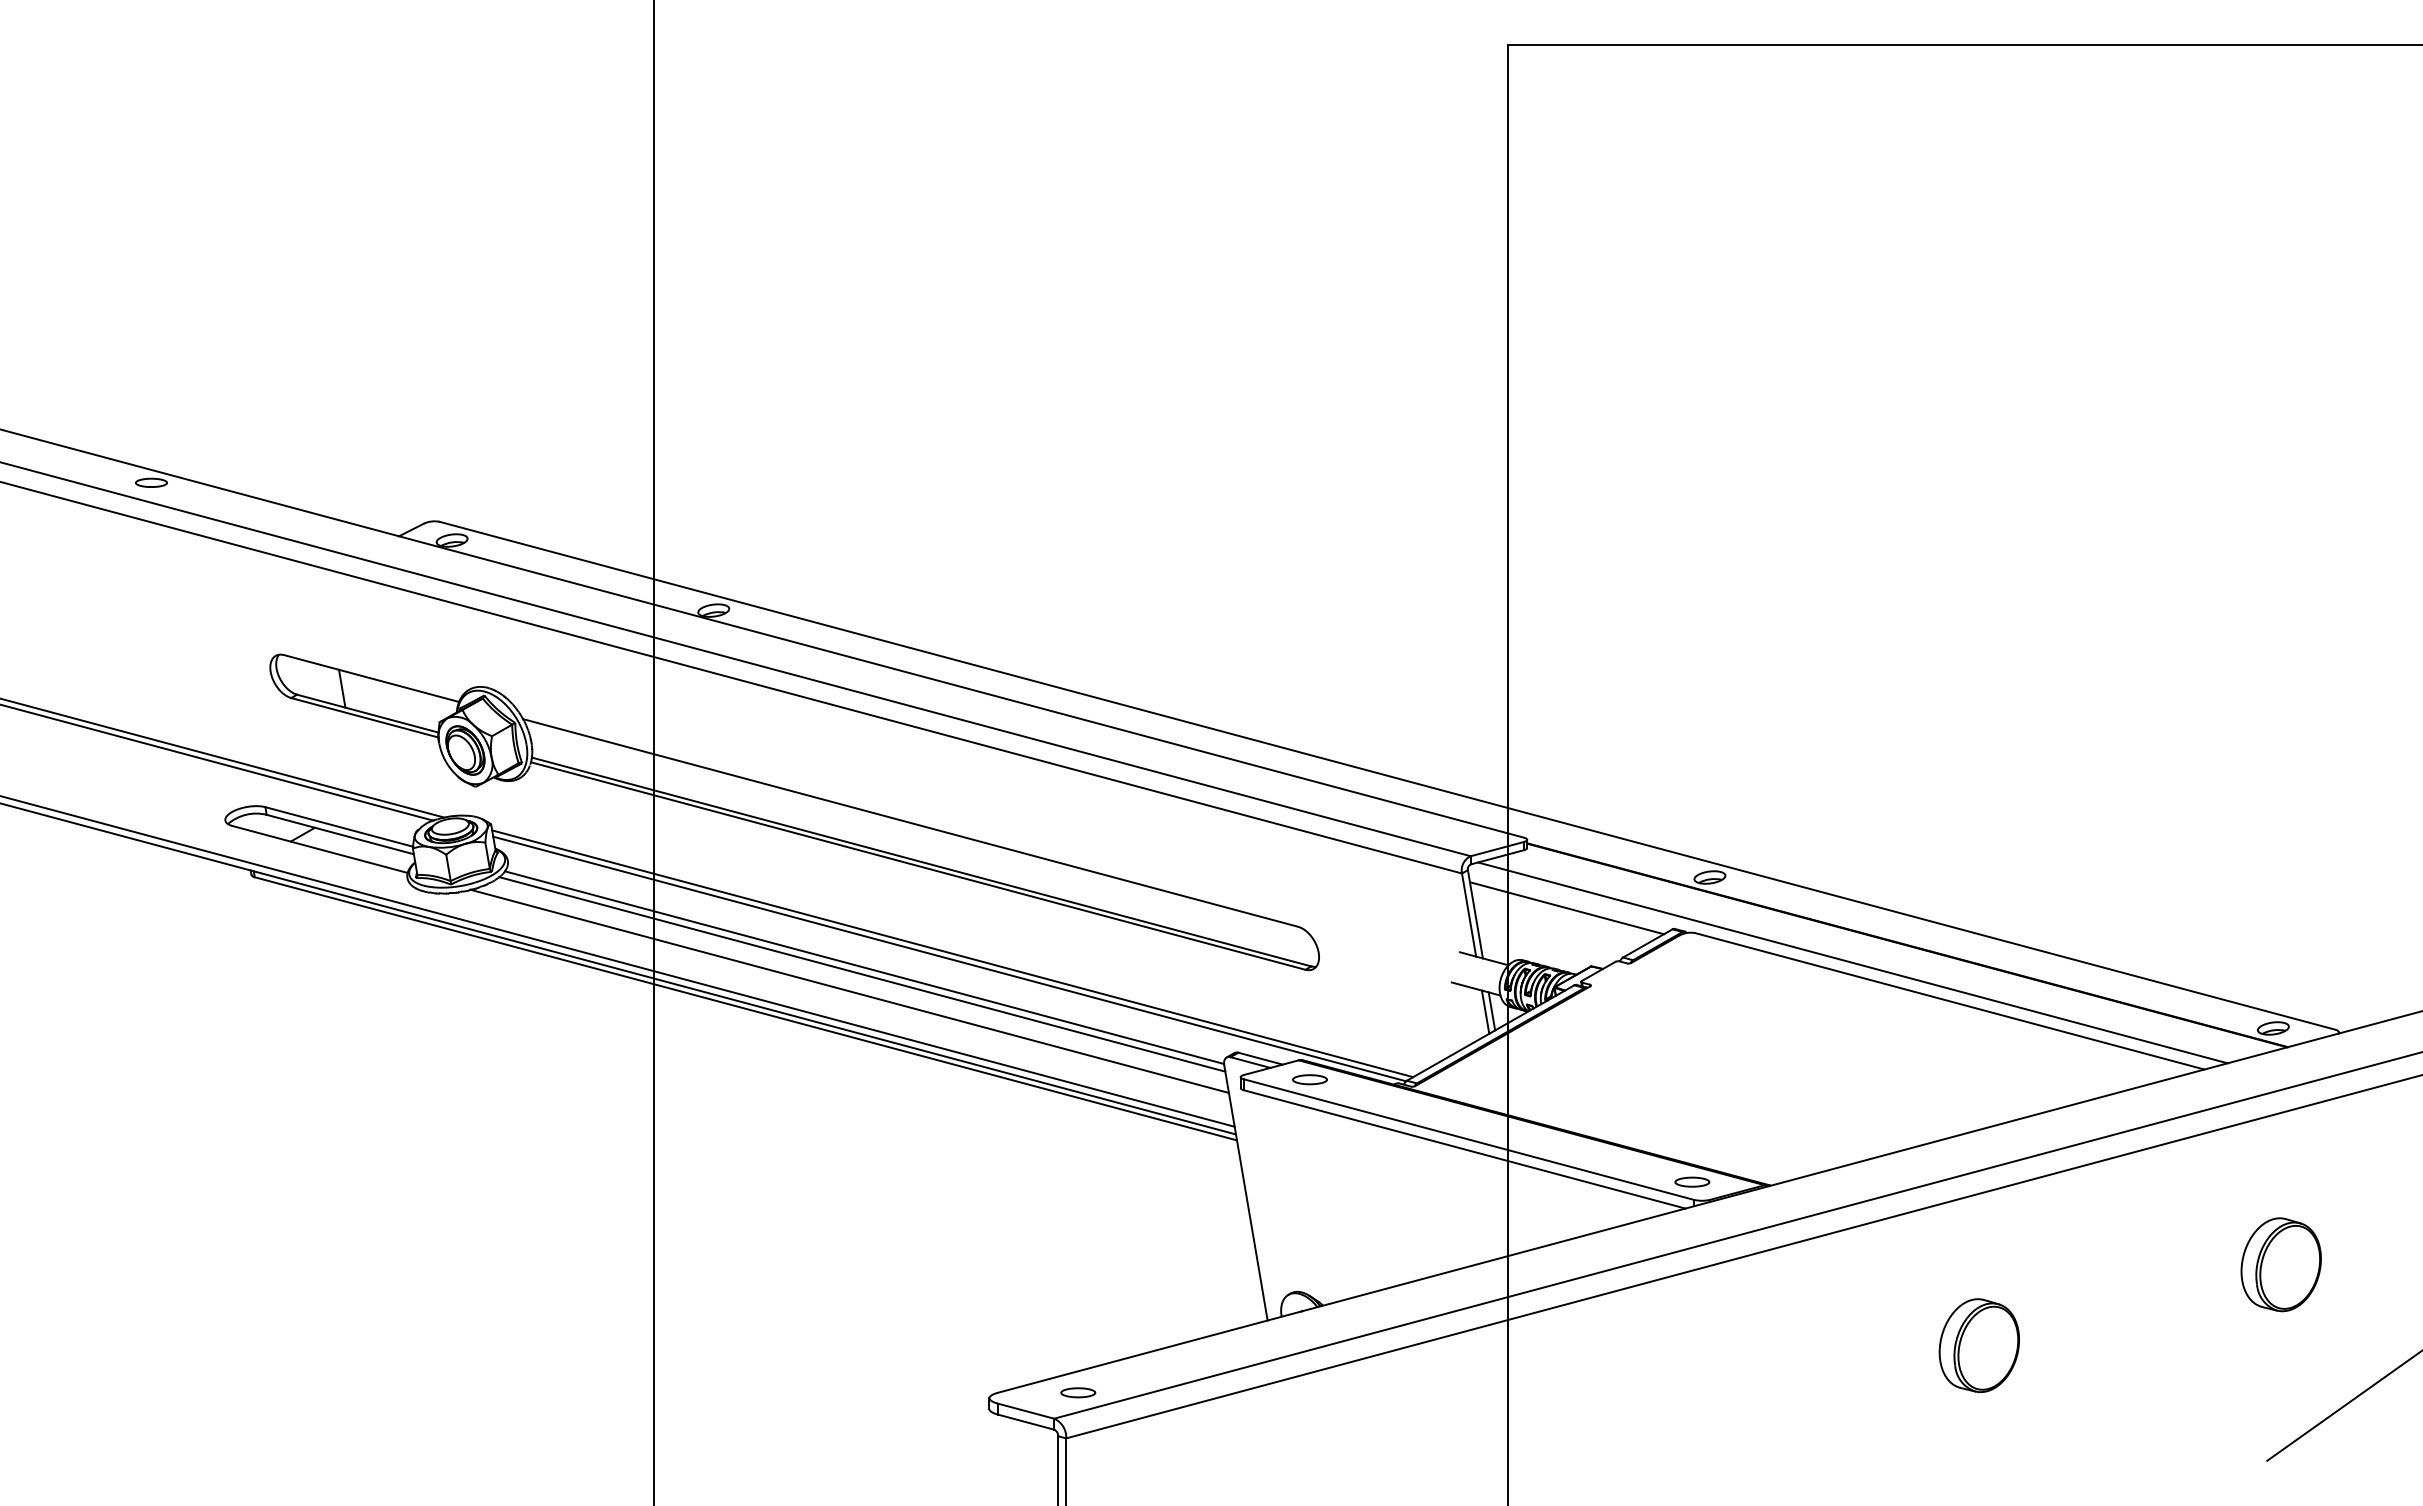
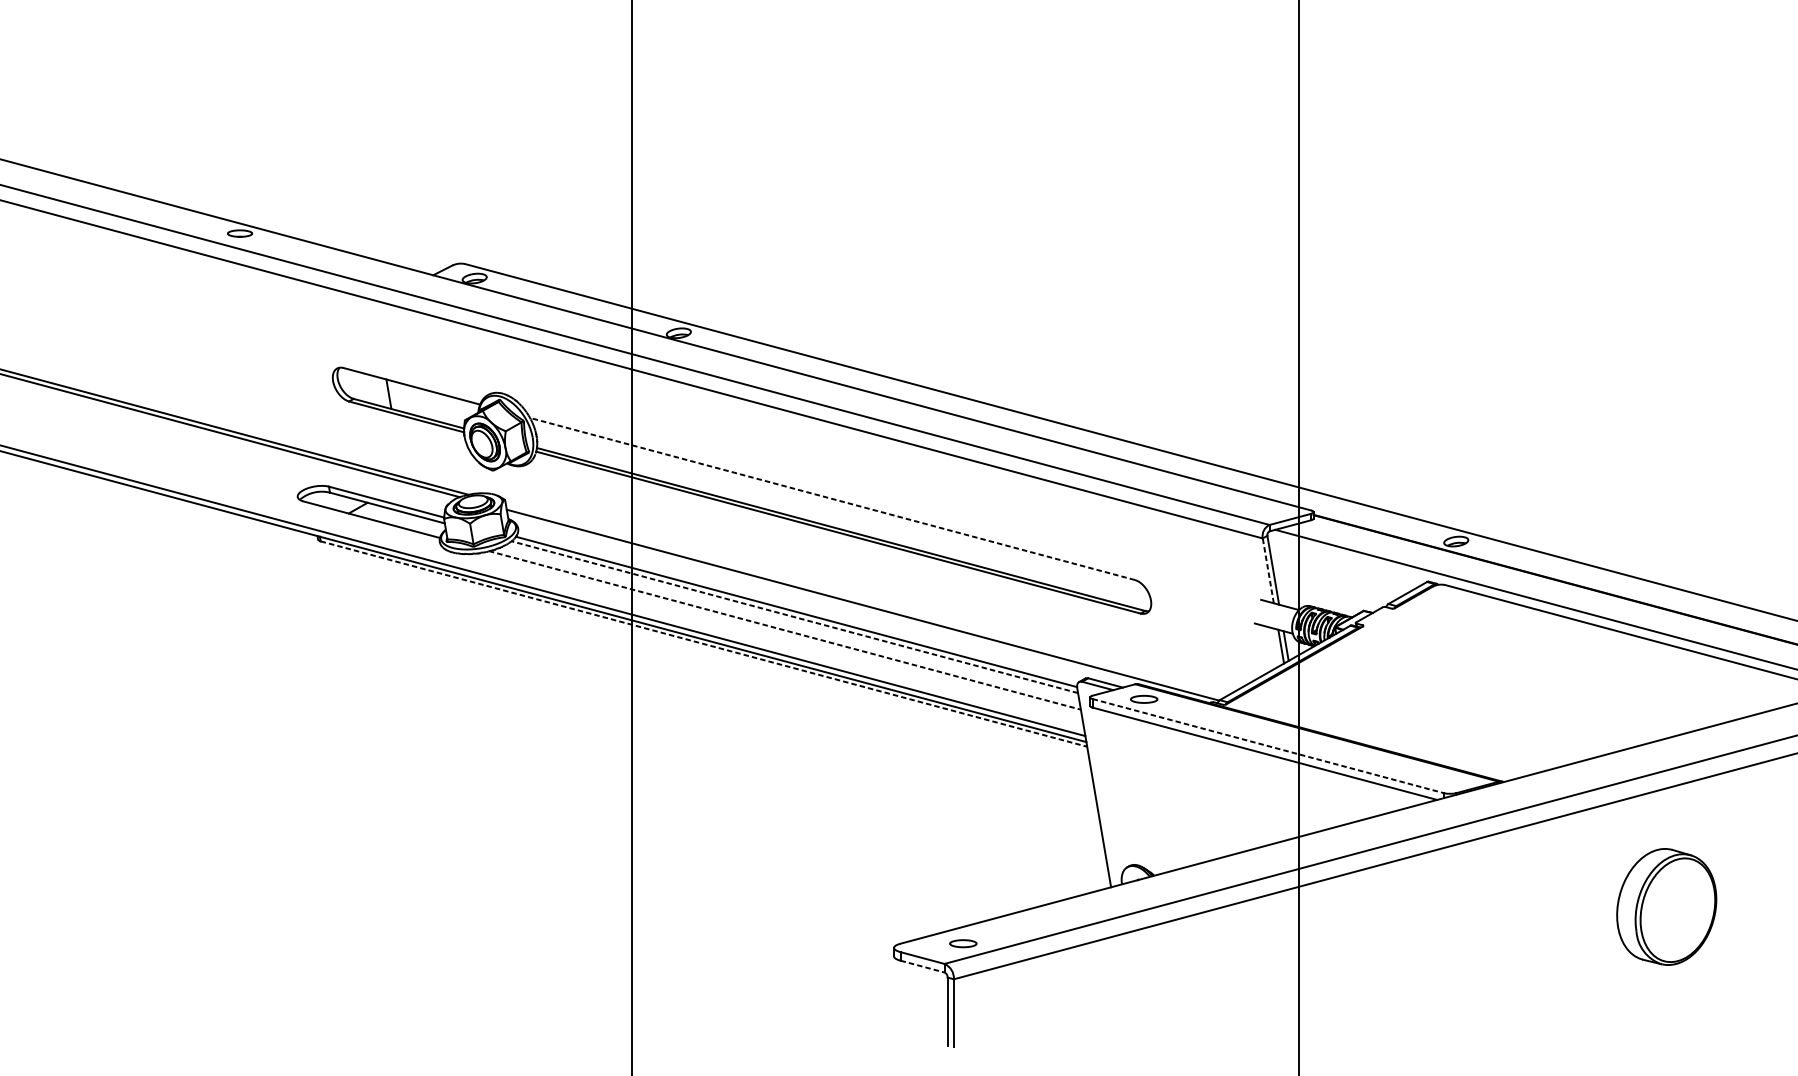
line: (910, 822) -> (832, 498), solid -> dashed
line: (1566, 908) -> (1344, 565), removed
line: (1468, 914) -> (1267, 570), solid -> dashed
line: (952, 953) -> (865, 600), removed
line: (862, 974) -> (794, 617), solid -> dashed
line: (849, 991) -> (784, 630), solid -> dashed
line: (746, 1008) -> (704, 643), solid -> dashed
line: (1468, 1139) -> (1267, 746), solid -> dashed
part: (1692, 1181) -> (1442, 778), removed
part: (1978, 1345) -> (1665, 906), size x1.6
line: (1026, 1422) -> (922, 966), solid -> dashed

